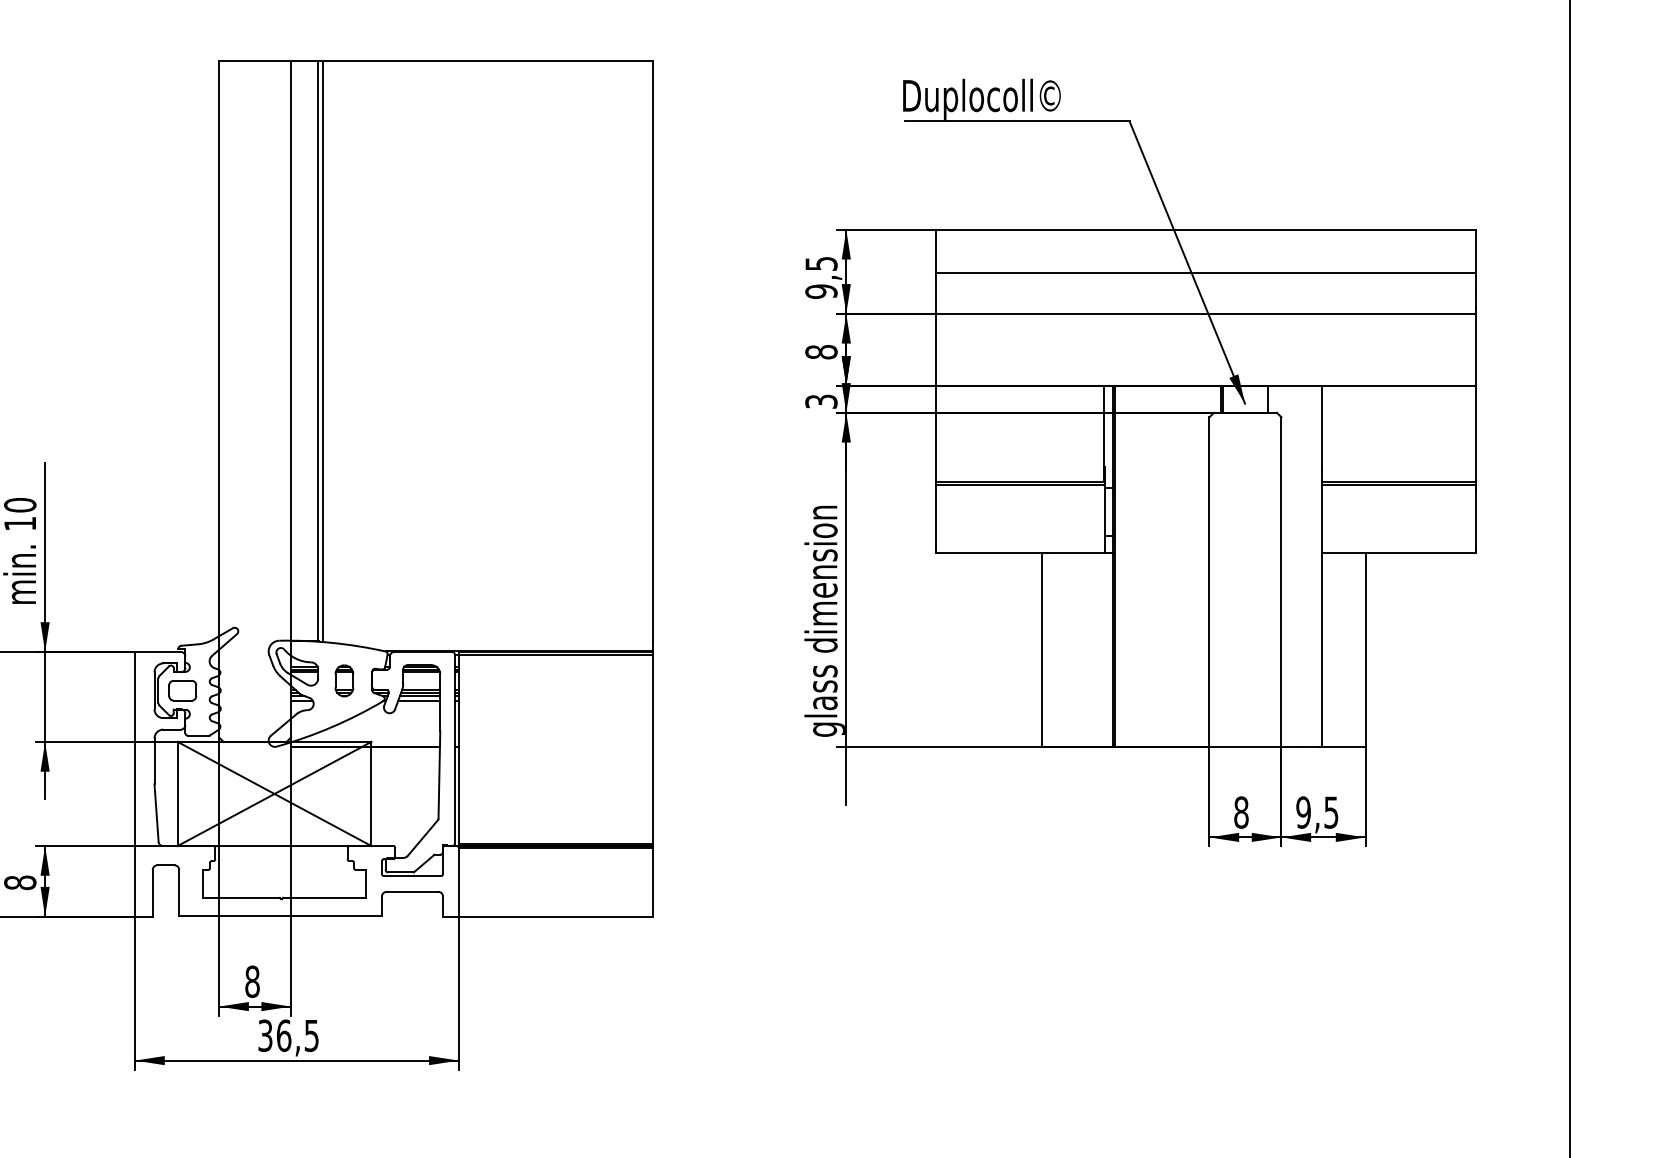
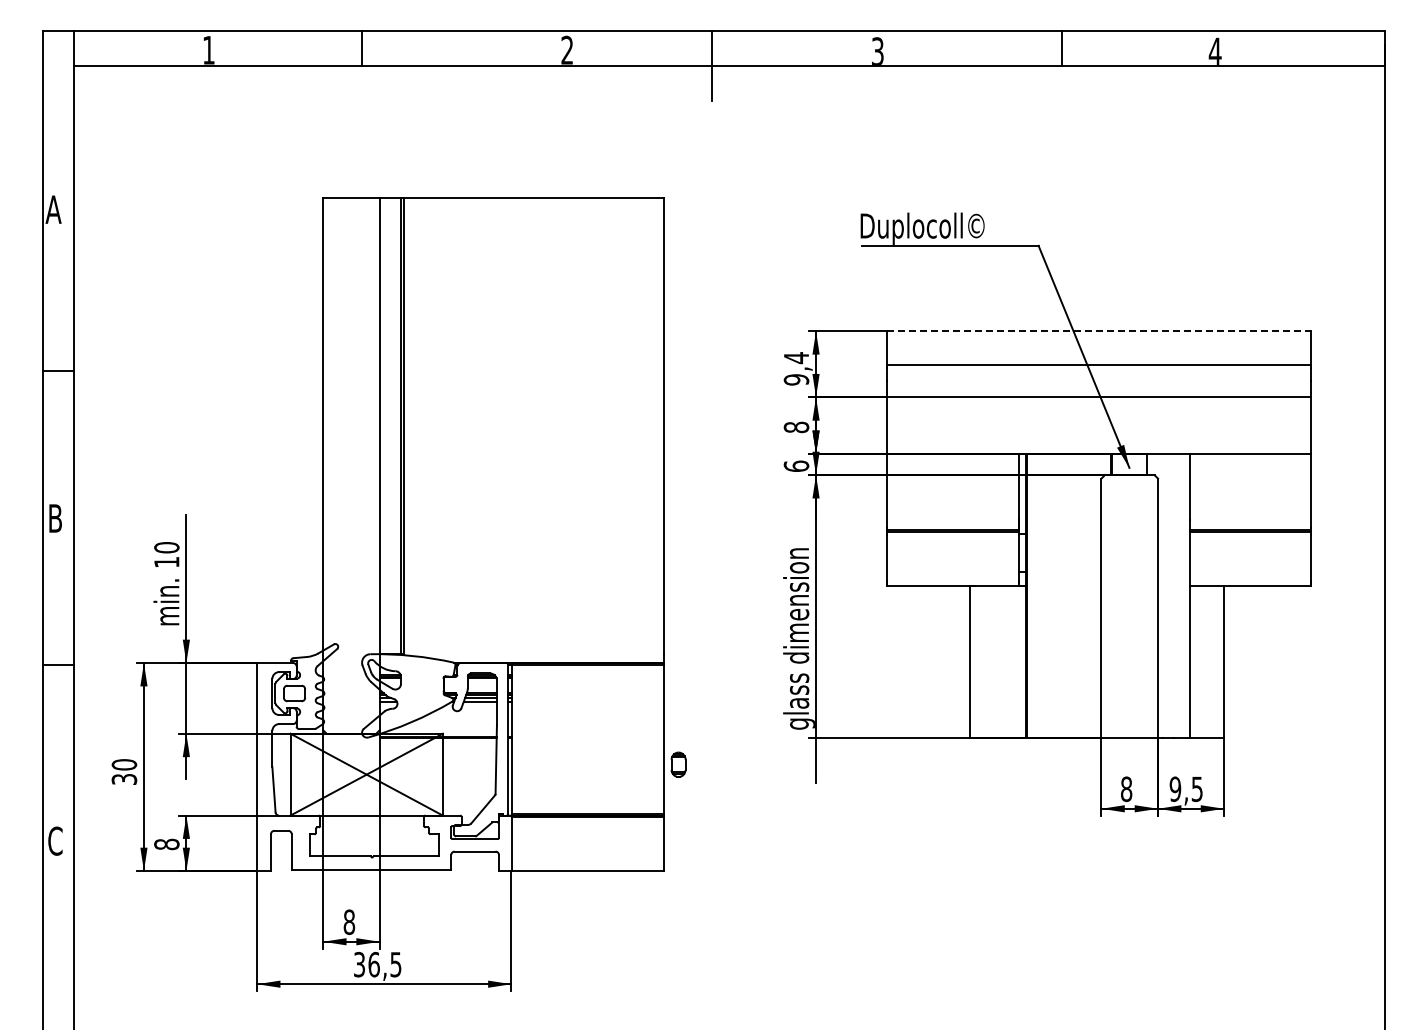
line: (1206, 230) -> (1099, 331), solid -> dashed
text: (821, 264) -> (796, 358), 9,5 -> 9,4
text: (821, 400) -> (796, 465), 3 -> 6
part: (344, 680) -> (678, 764), moved

